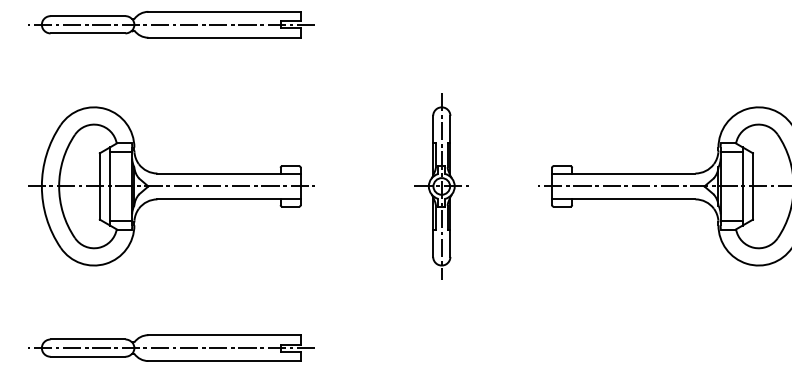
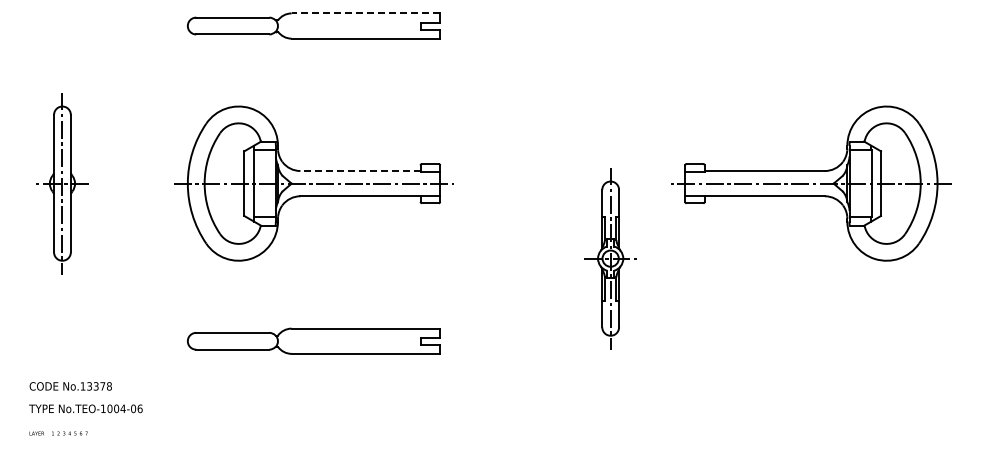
line: (224, 11) -> (365, 13), solid -> dashed
line: (170, 25) -> (313, 26), removed
line: (219, 173) -> (360, 171), solid -> dashed
part: (441, 186) -> (610, 258), moved
line: (170, 348) -> (313, 341), removed

